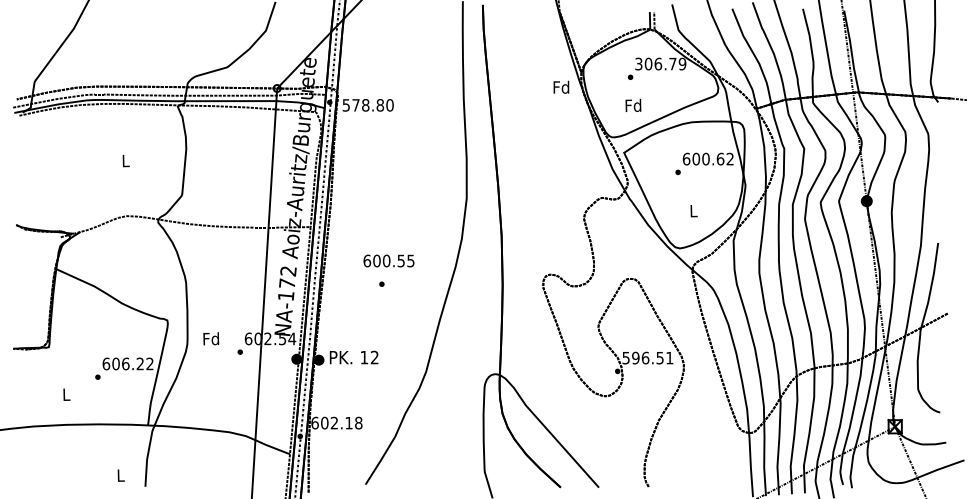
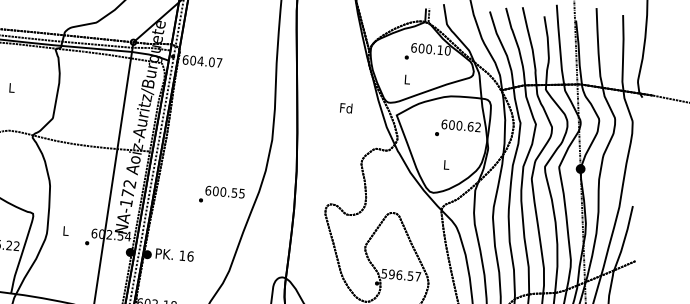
text: (660, 63) -> (430, 48), 306.79 -> 600.10
text: (561, 86) -> (346, 107), moved
text: (633, 104) -> (407, 78), Fd -> L
text: (367, 105) -> (201, 61), 578.80 -> 604.07
text: (388, 260) -> (224, 191), moved
text: (211, 338) -> (65, 230), Fd -> L
text: (374, 357) -> (190, 256), 12 -> 16
text: (669, 358) -> (417, 277), 596.51 -> 596.57

